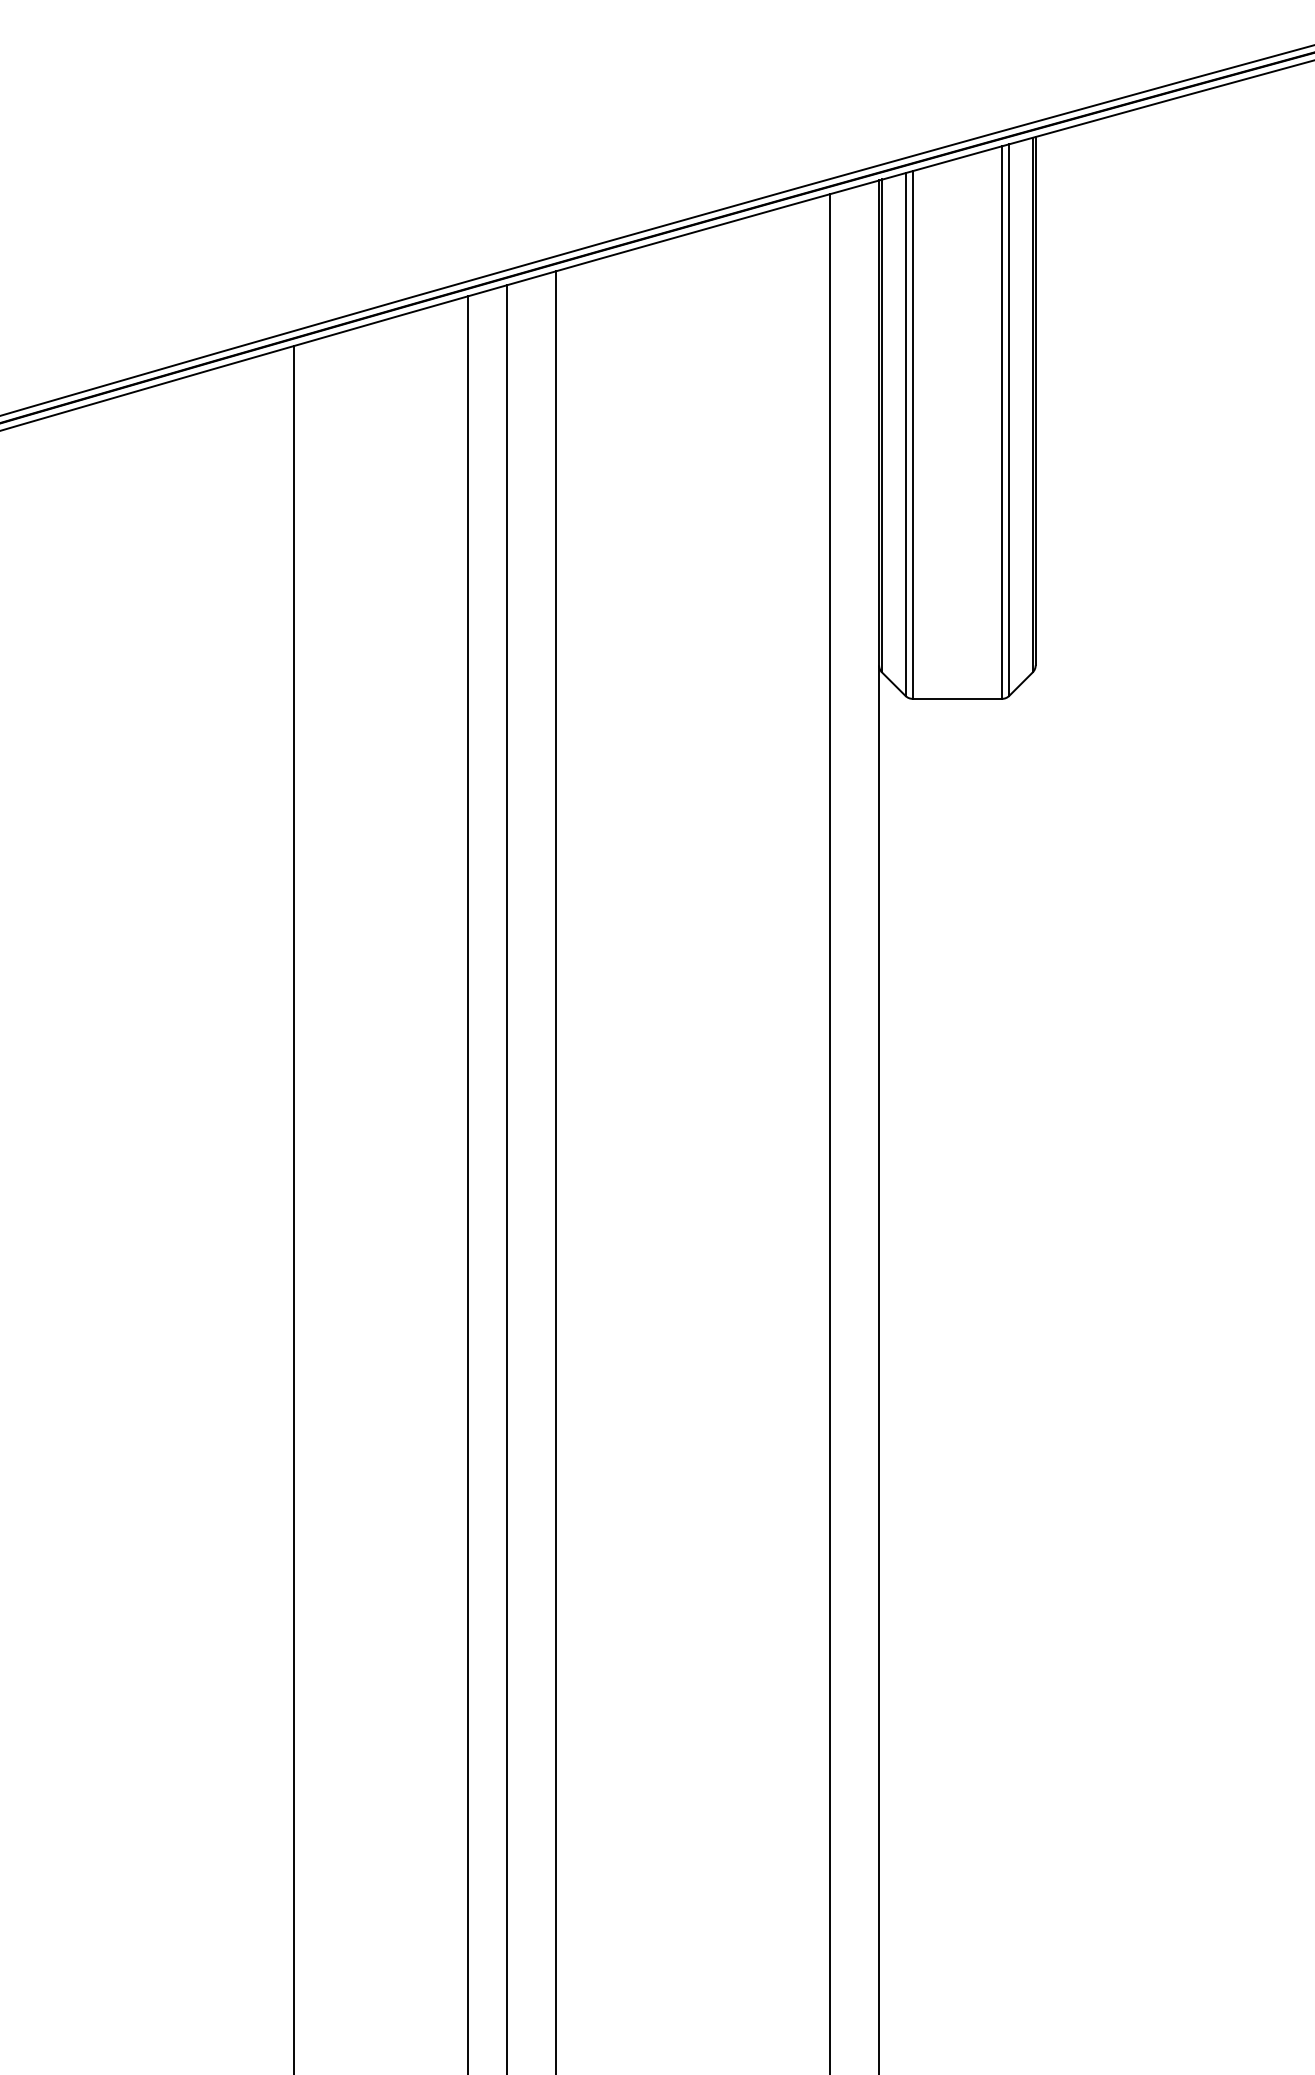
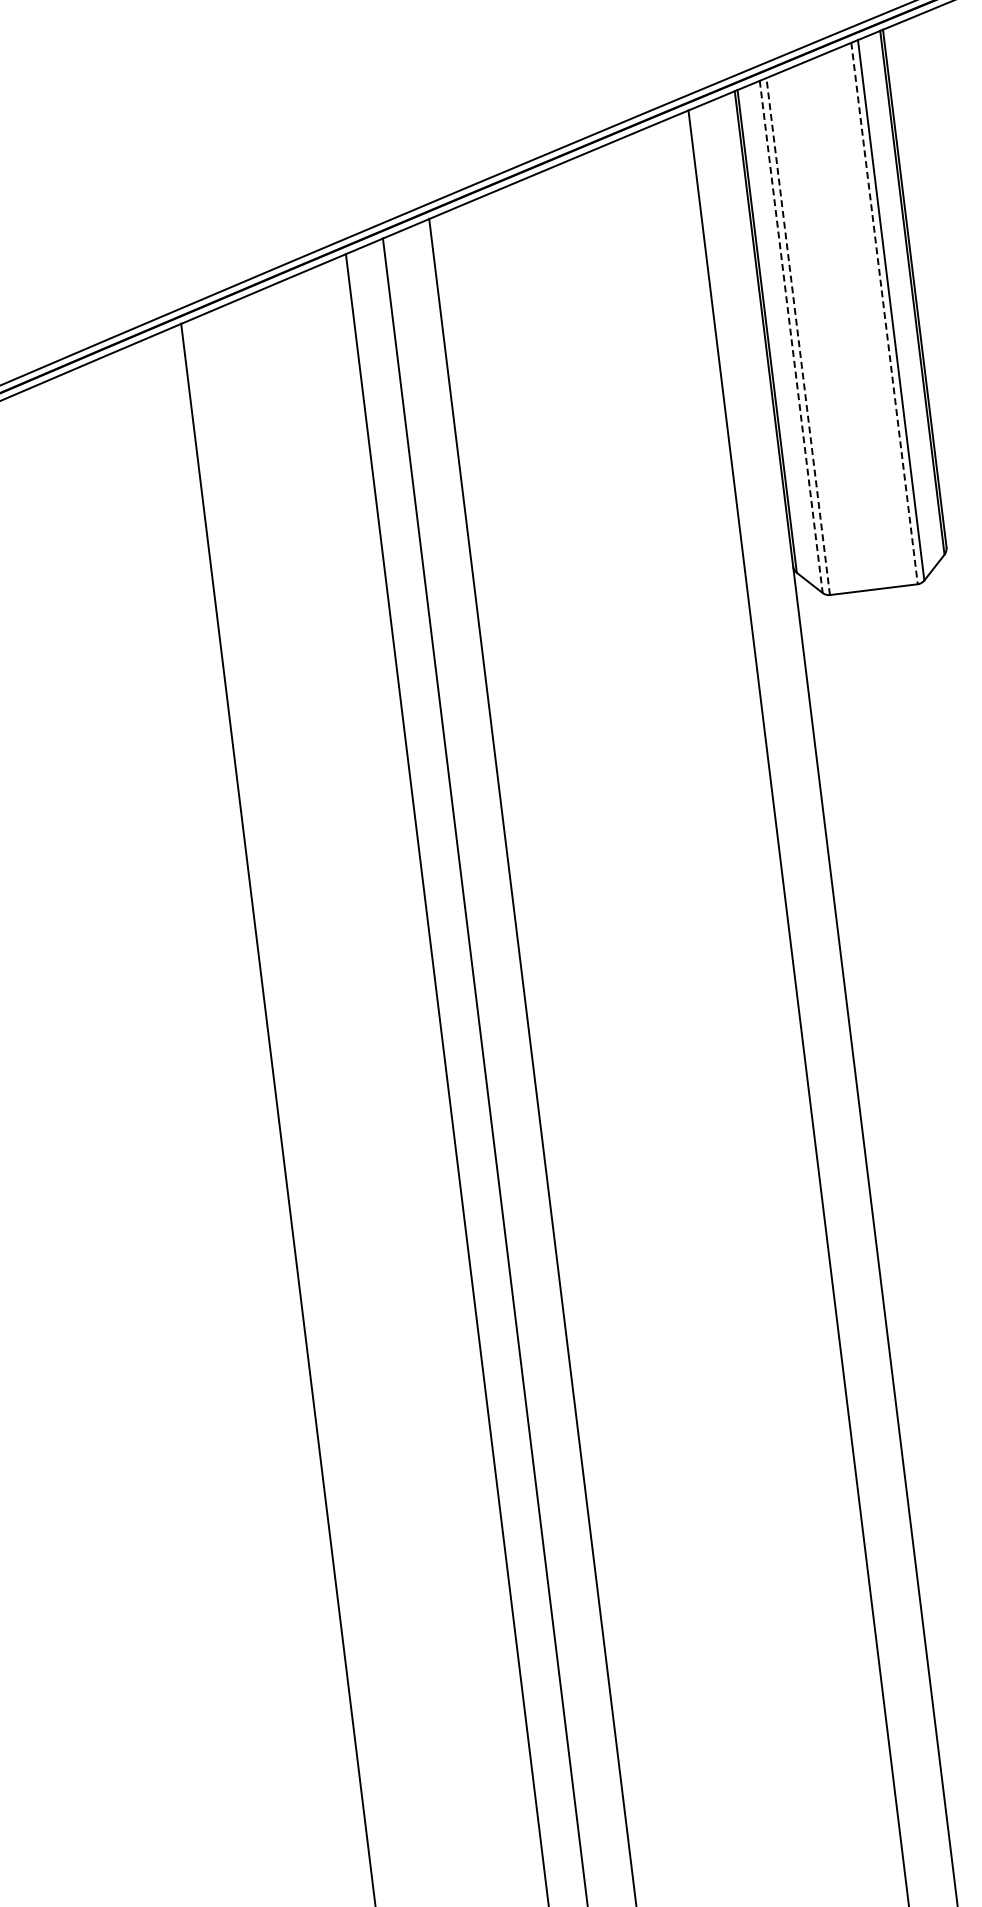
line: (1002, 422) -> (884, 313), solid -> dashed
line: (905, 434) -> (791, 336), solid -> dashed
line: (912, 434) -> (798, 336), solid -> dashed

